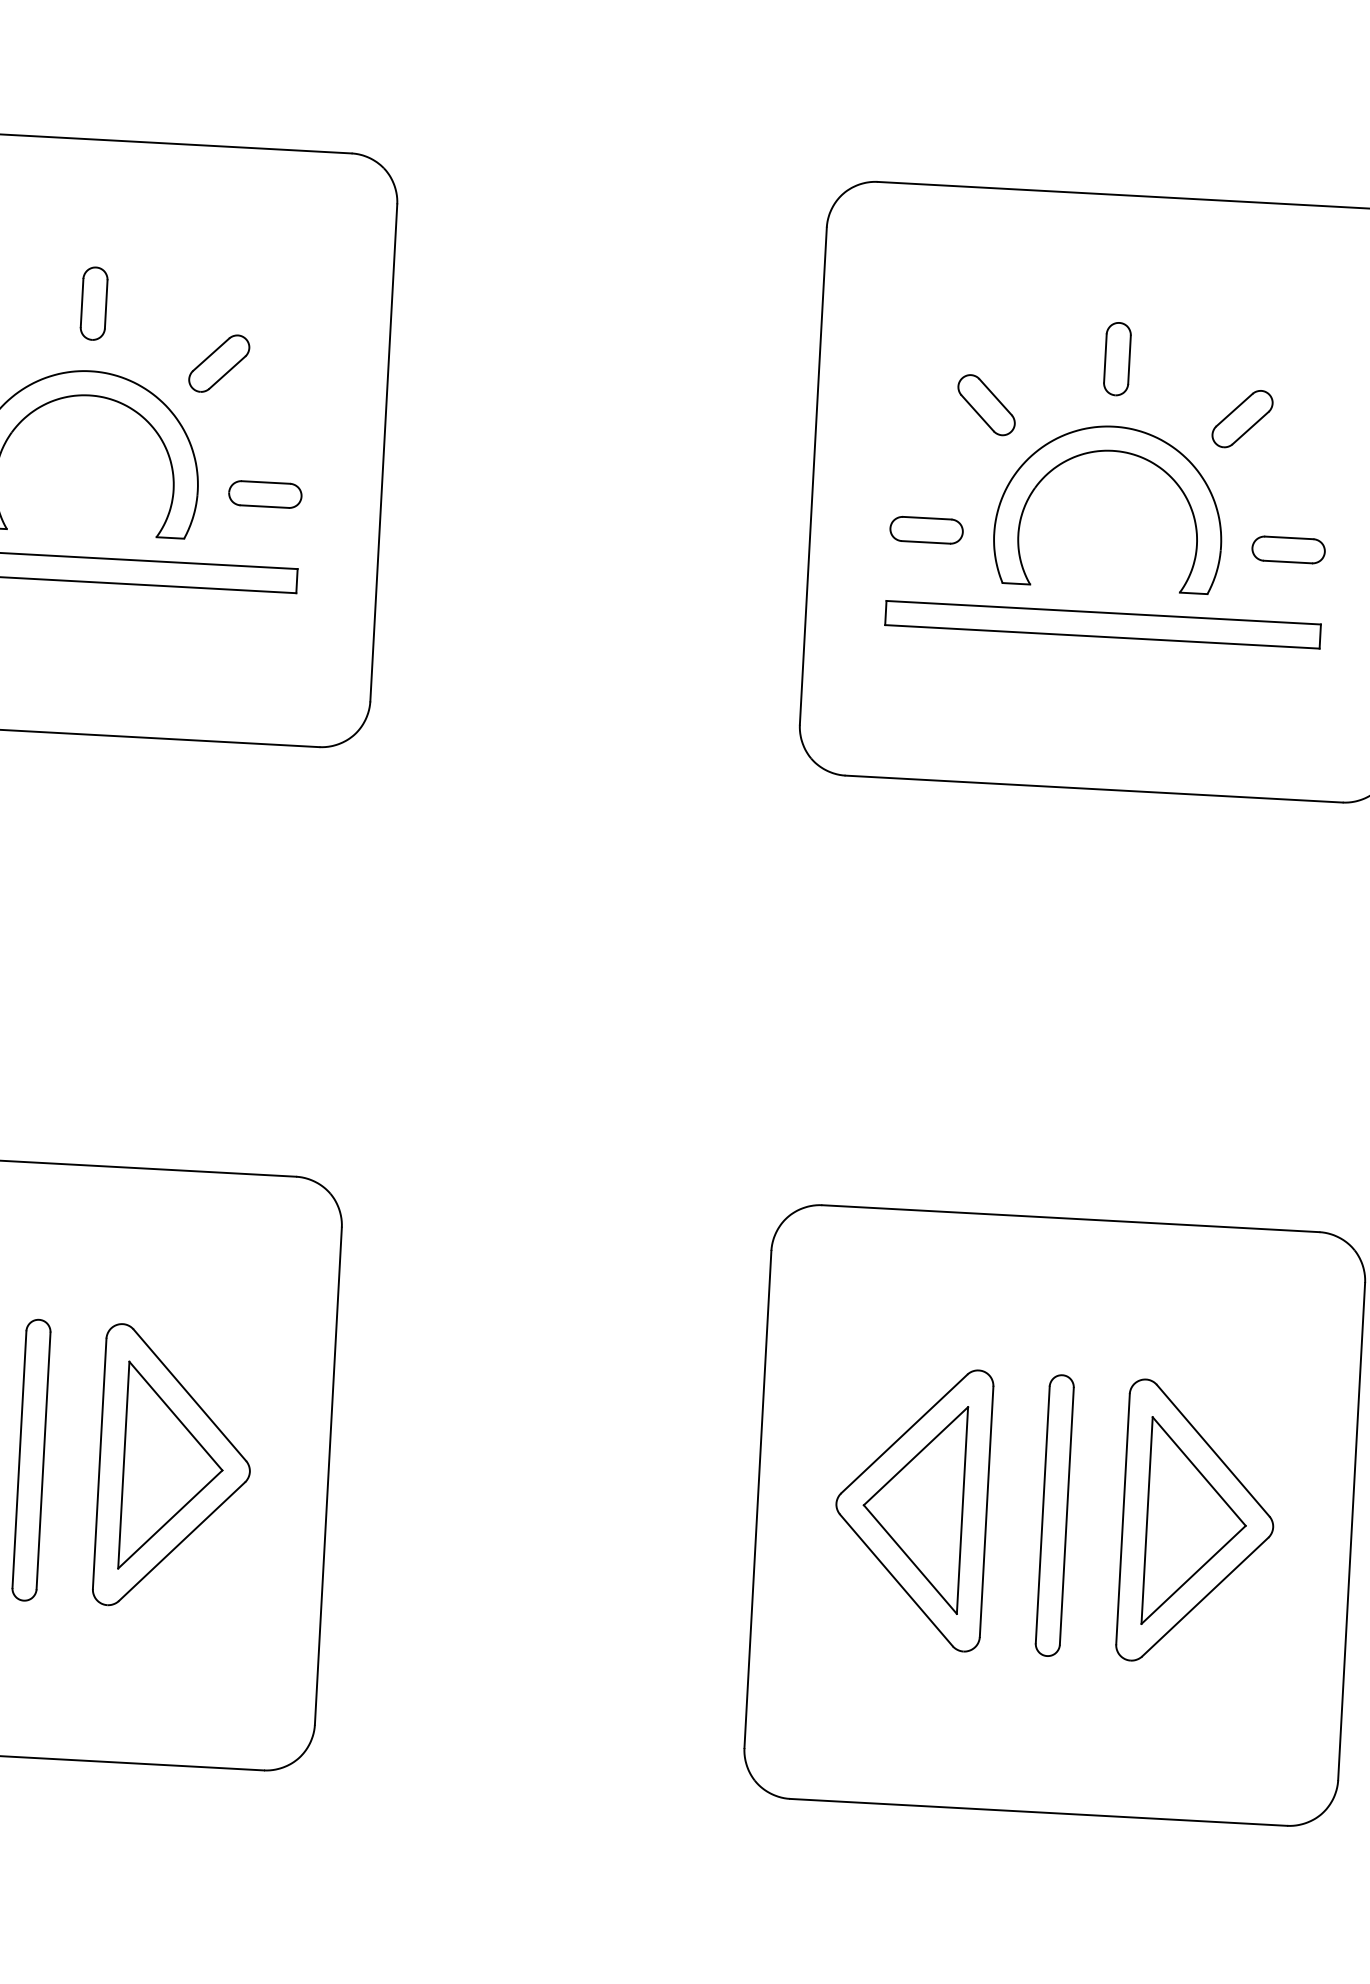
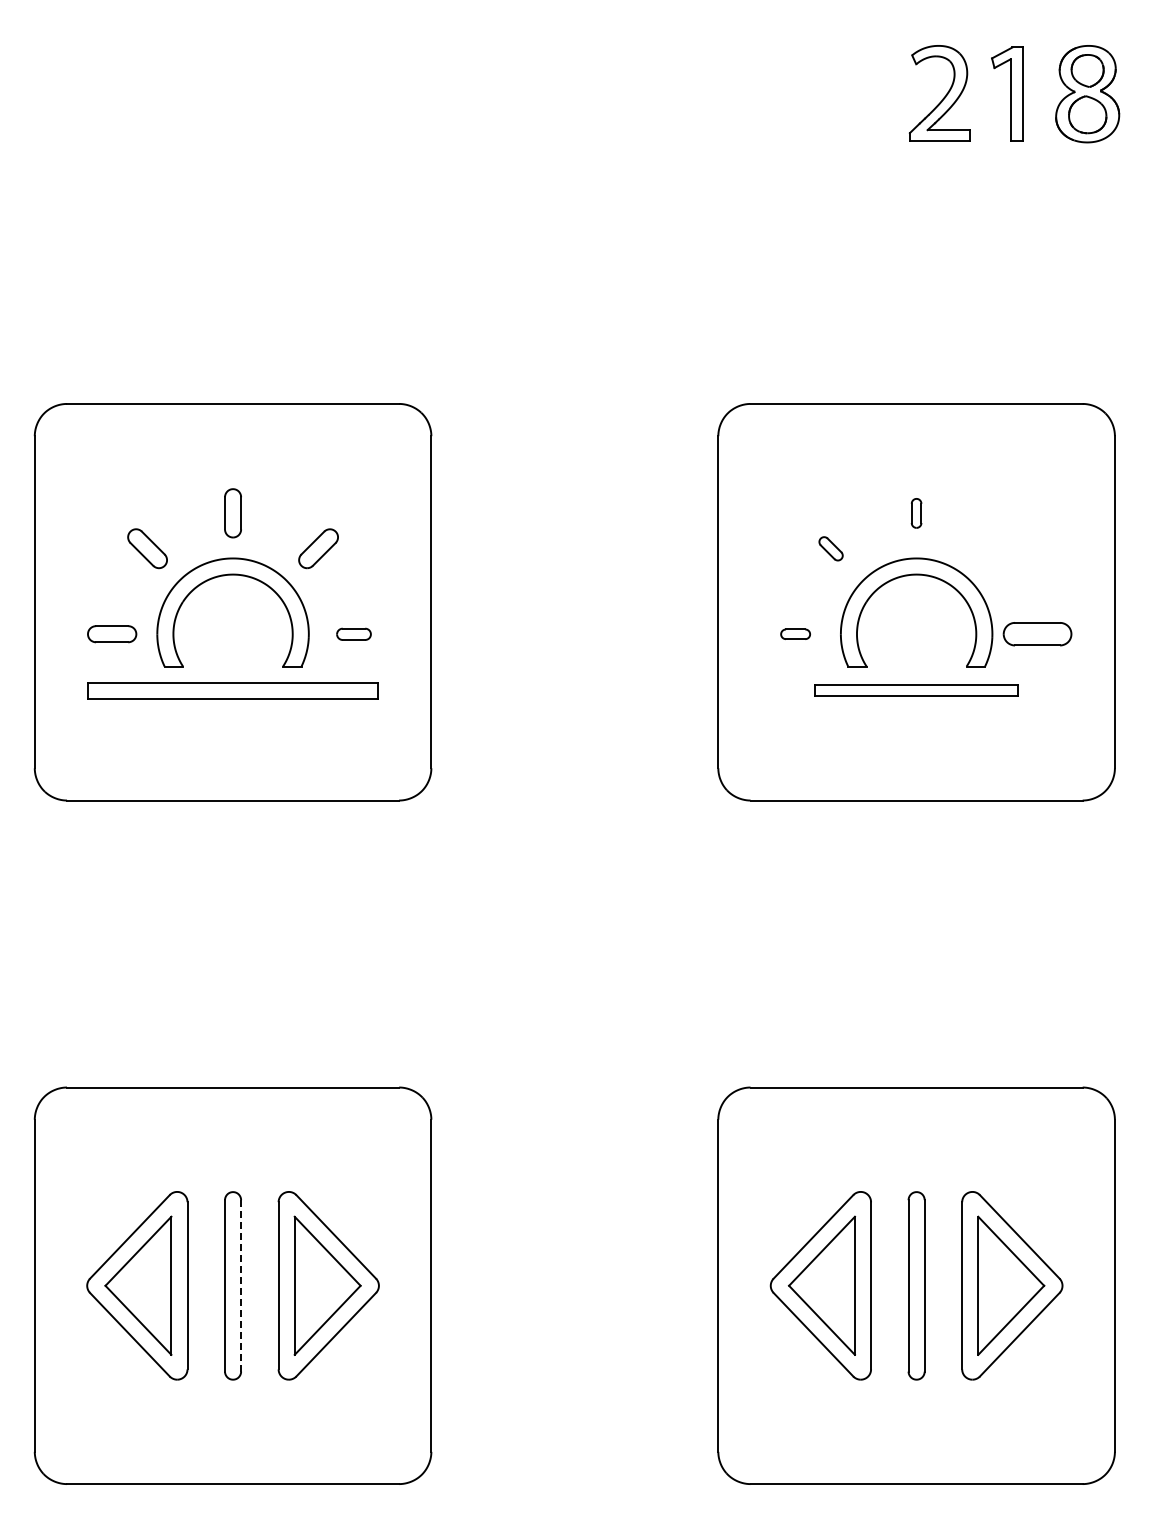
part: (1117, 359) -> (916, 513), size x0.6
part: (985, 404) -> (830, 548), size x0.6
part: (1241, 418) -> (1001, 548), removed
part: (264, 494) -> (353, 634), size x0.7
part: (926, 530) -> (795, 634), size x0.6
part: (1288, 550) -> (1037, 634), size x1.4
part: (1102, 624) -> (916, 690), size x0.7
line: (44, 1460) -> (241, 1285), solid -> dashed

